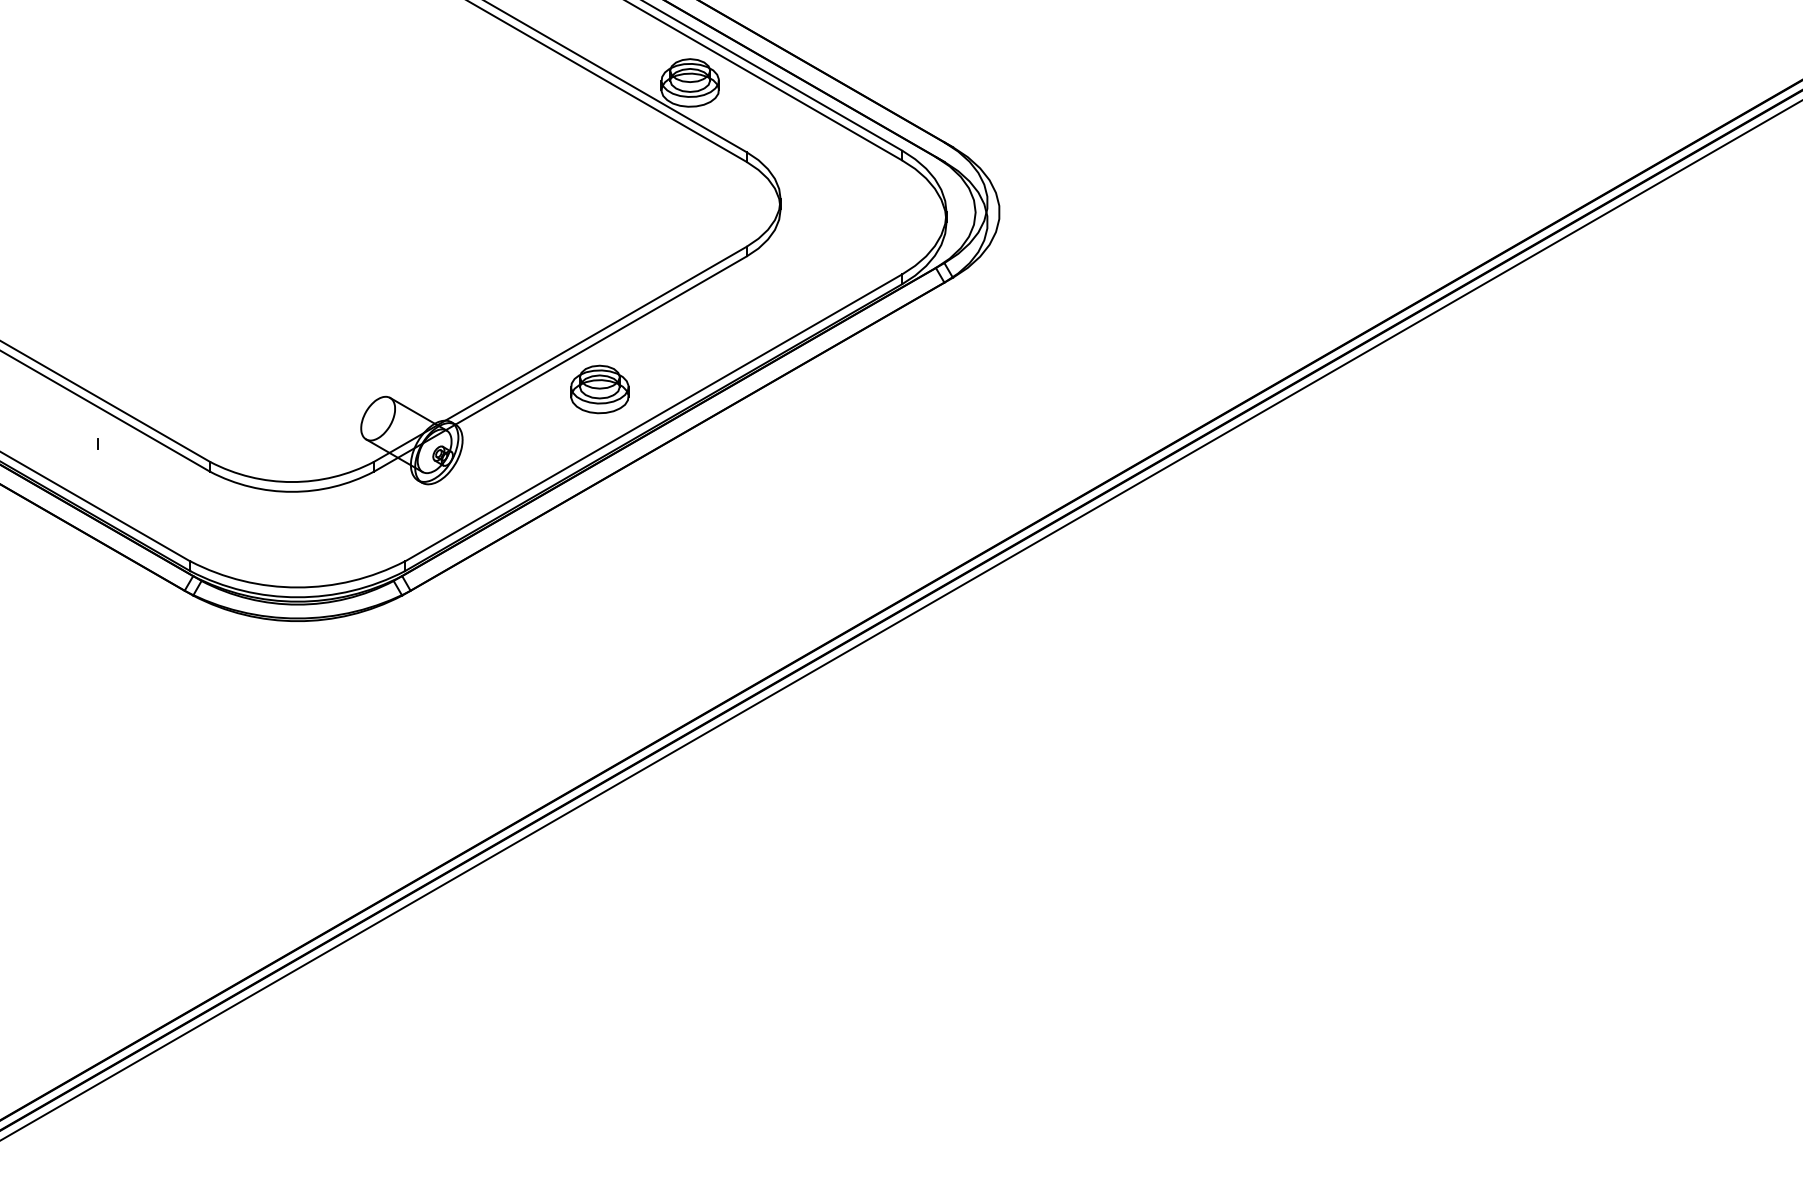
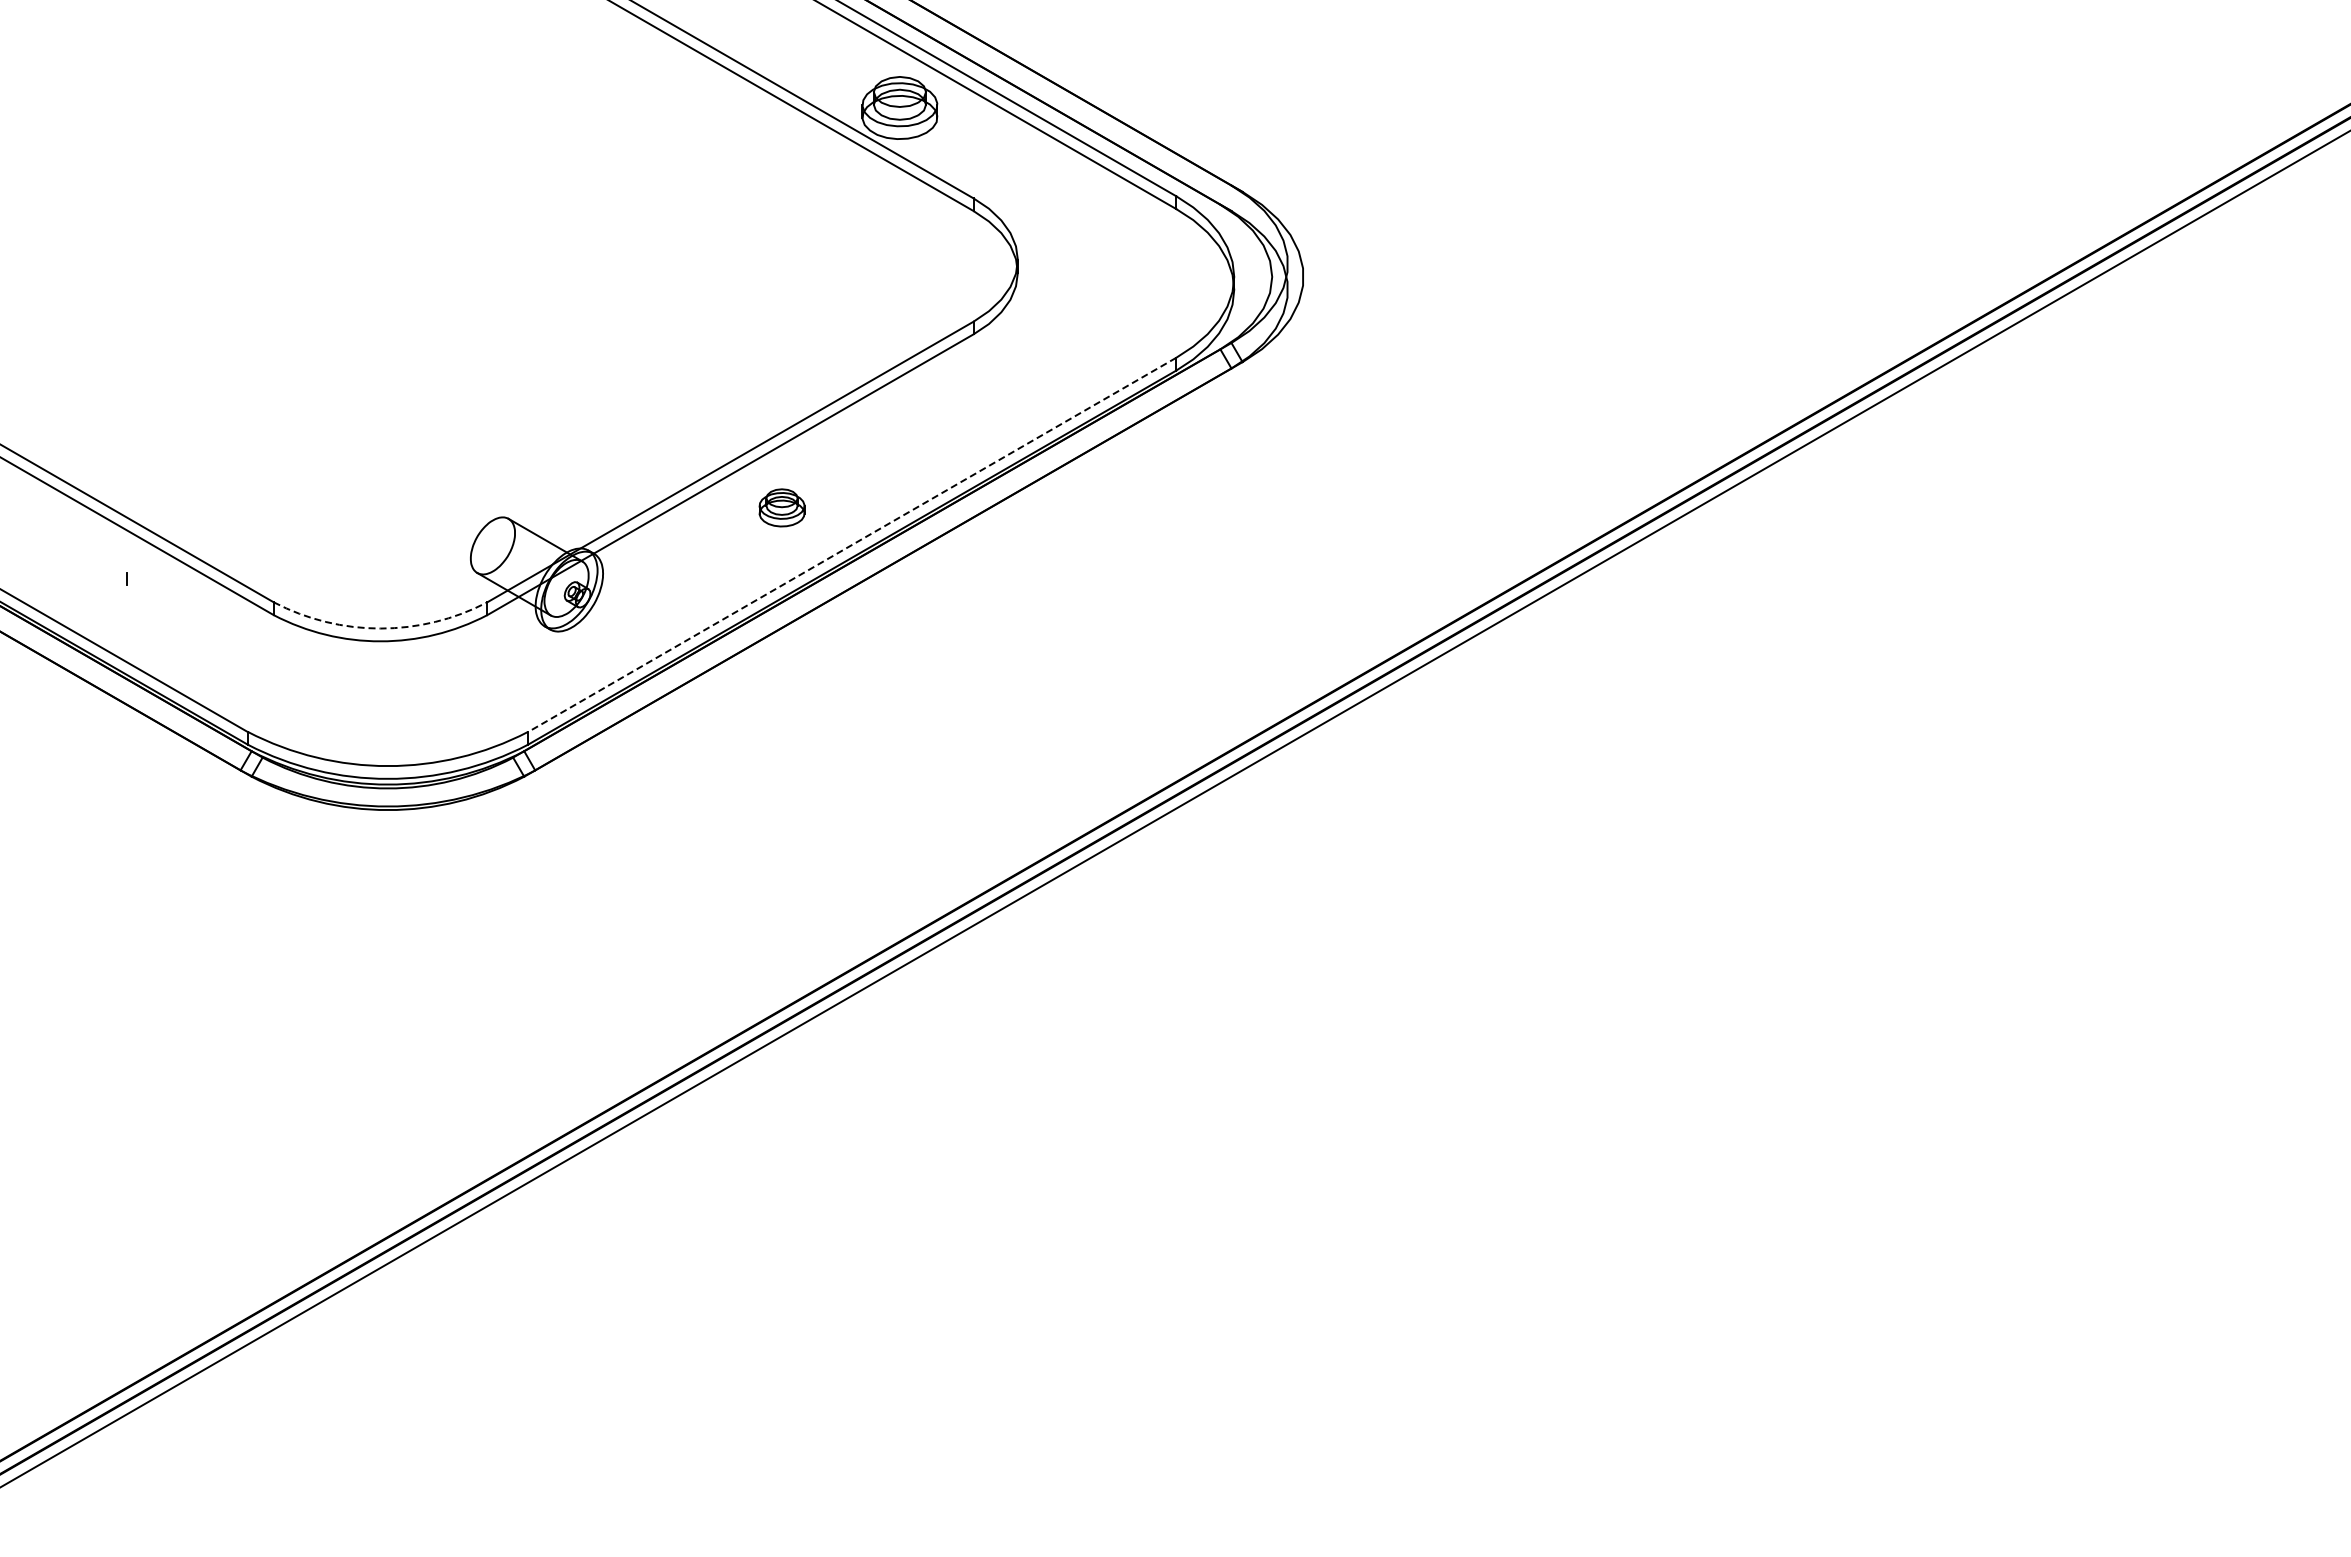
part: (599, 389) -> (781, 507), size x0.6
line: (653, 418) -> (851, 545), solid -> dashed
arc: (291, 481) -> (380, 628), solid -> dashed

